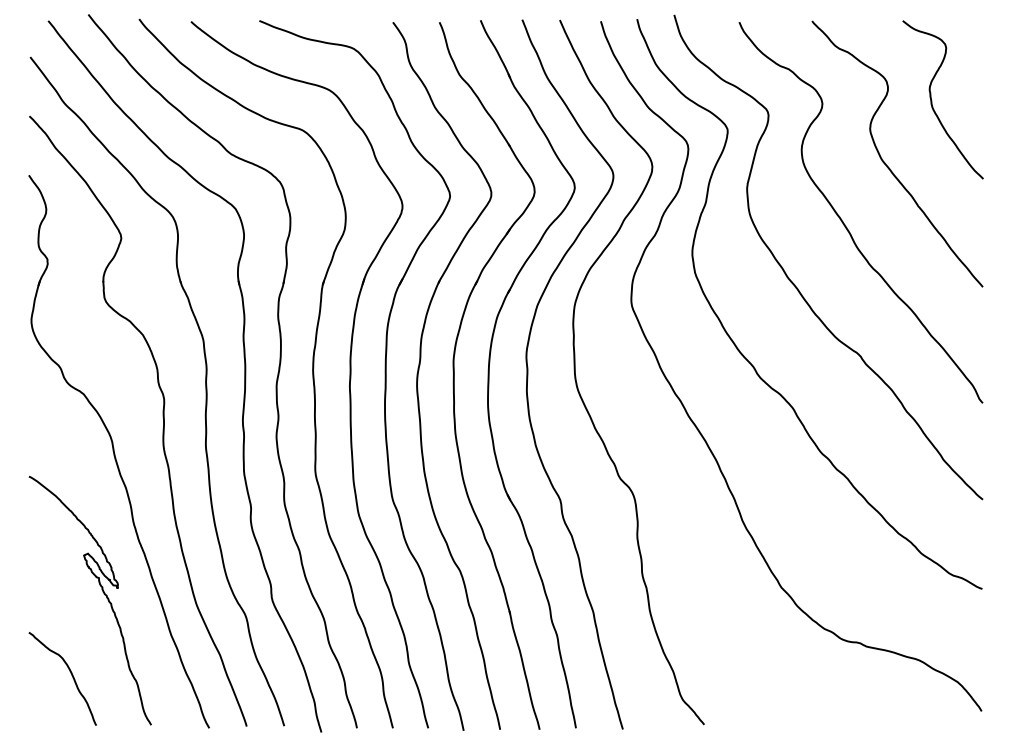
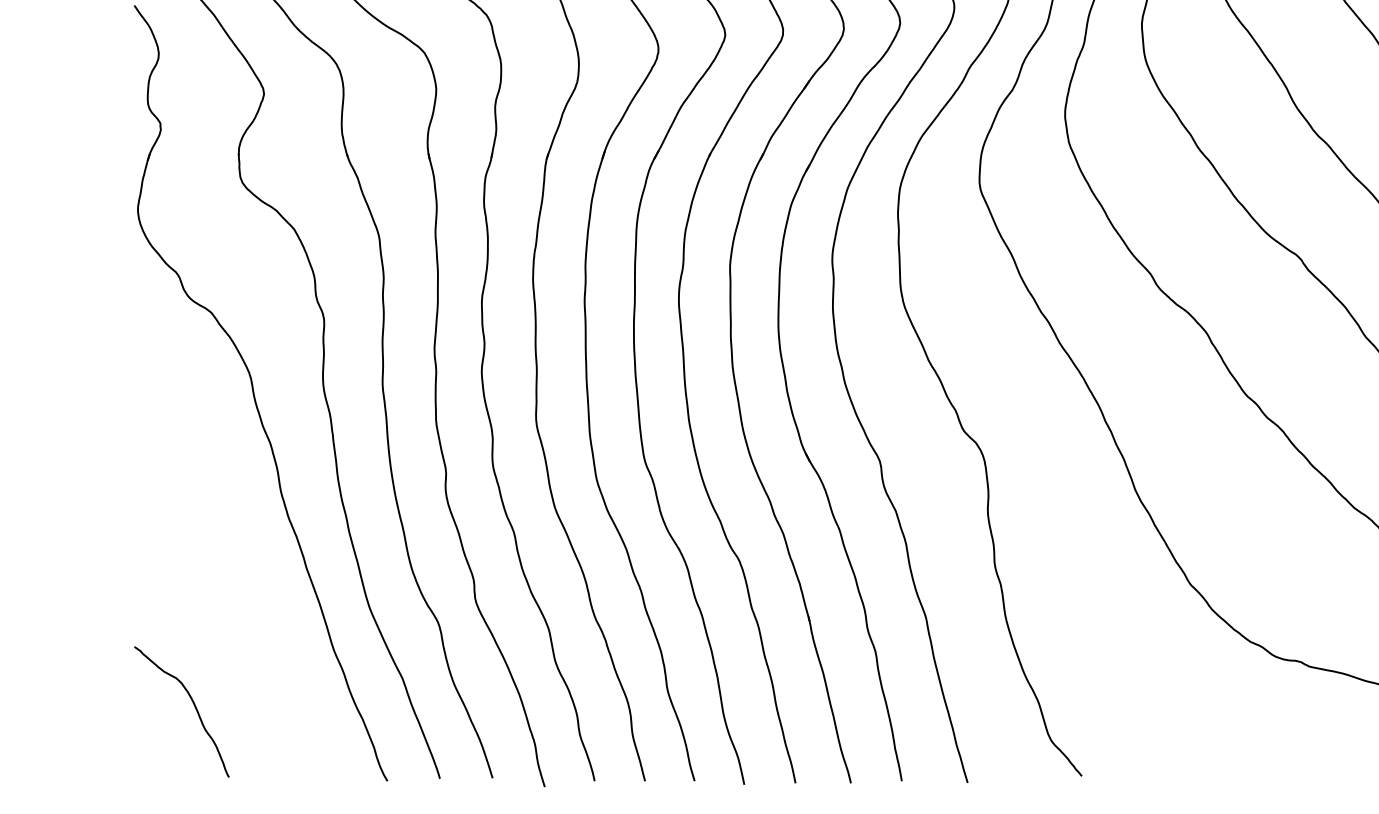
curve: (102, 592) -> (237, 590), removed

